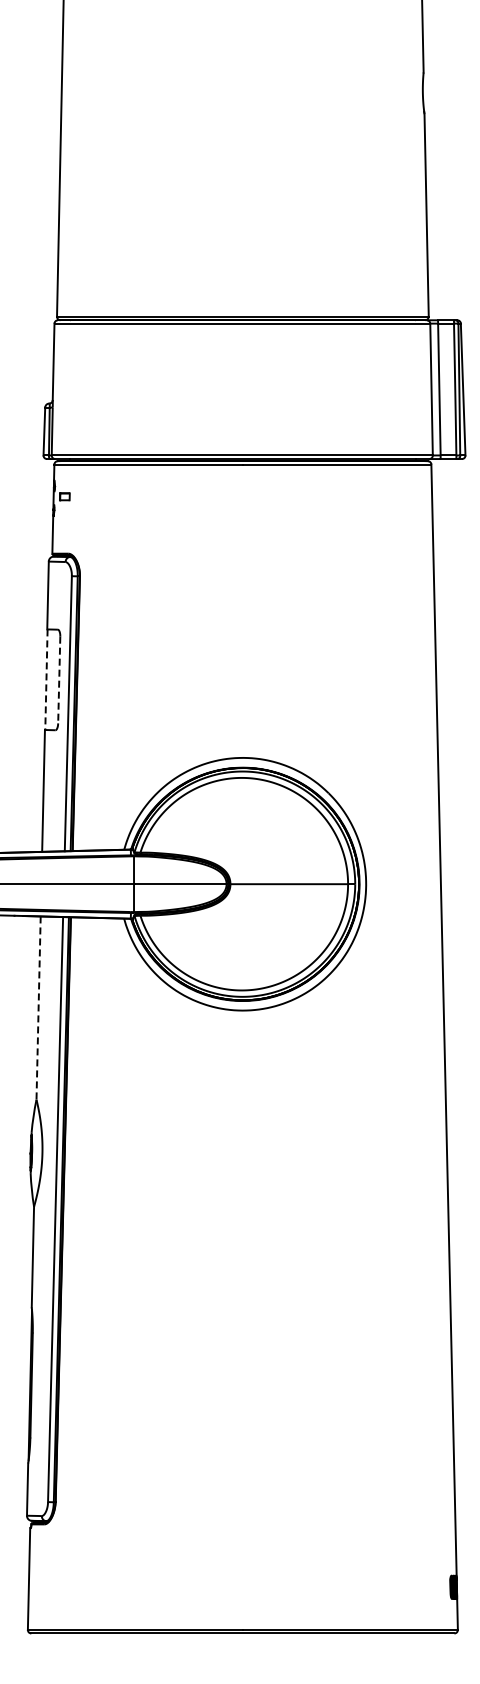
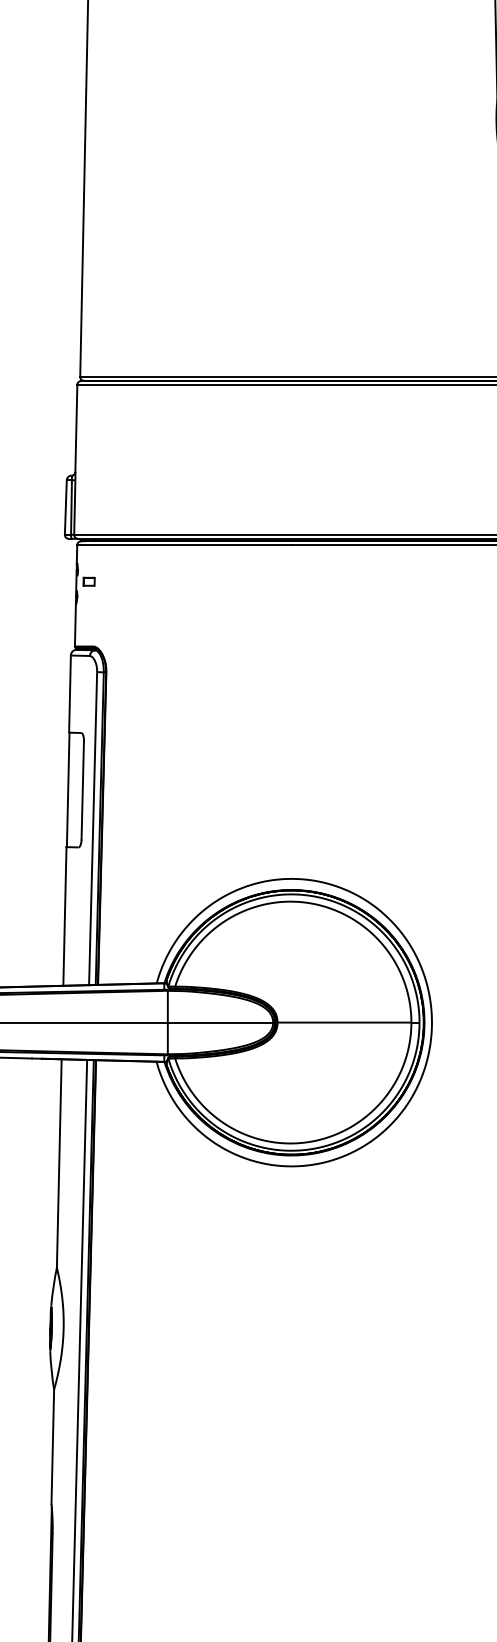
line: (46, 680) -> (68, 790), dashed -> solid
line: (59, 680) -> (83, 790), dashed -> solid
line: (38, 1008) -> (59, 1164), dashed -> solid

